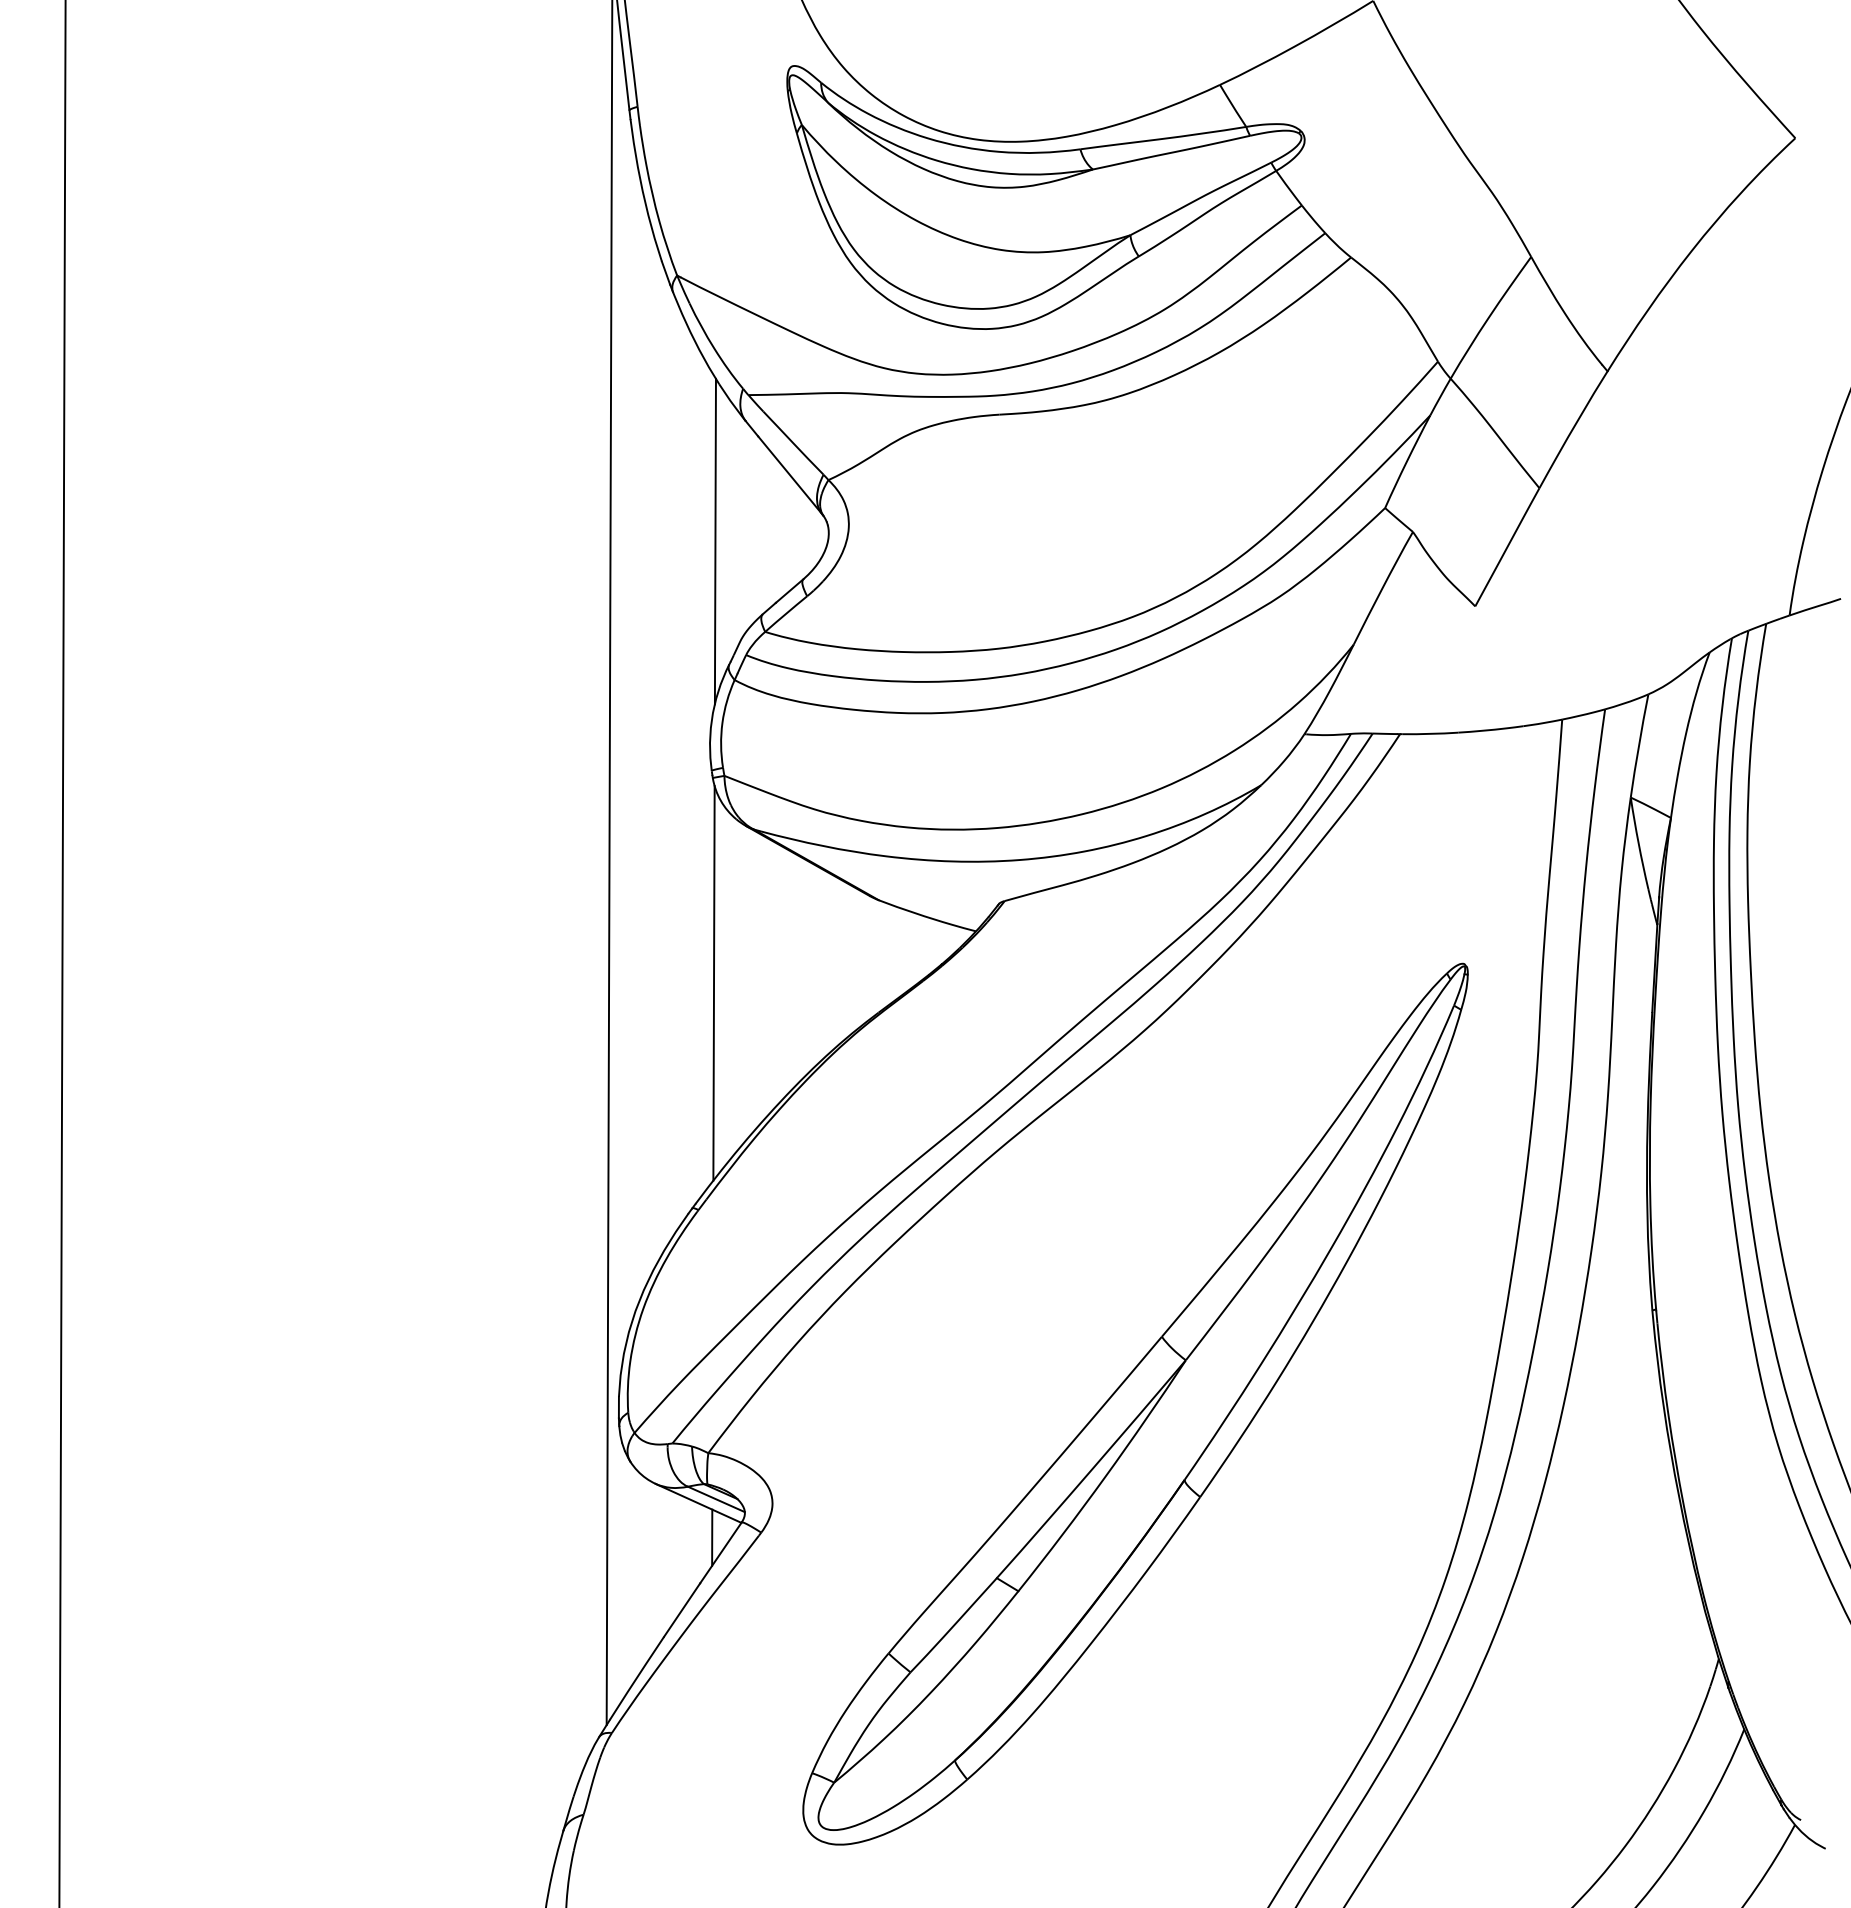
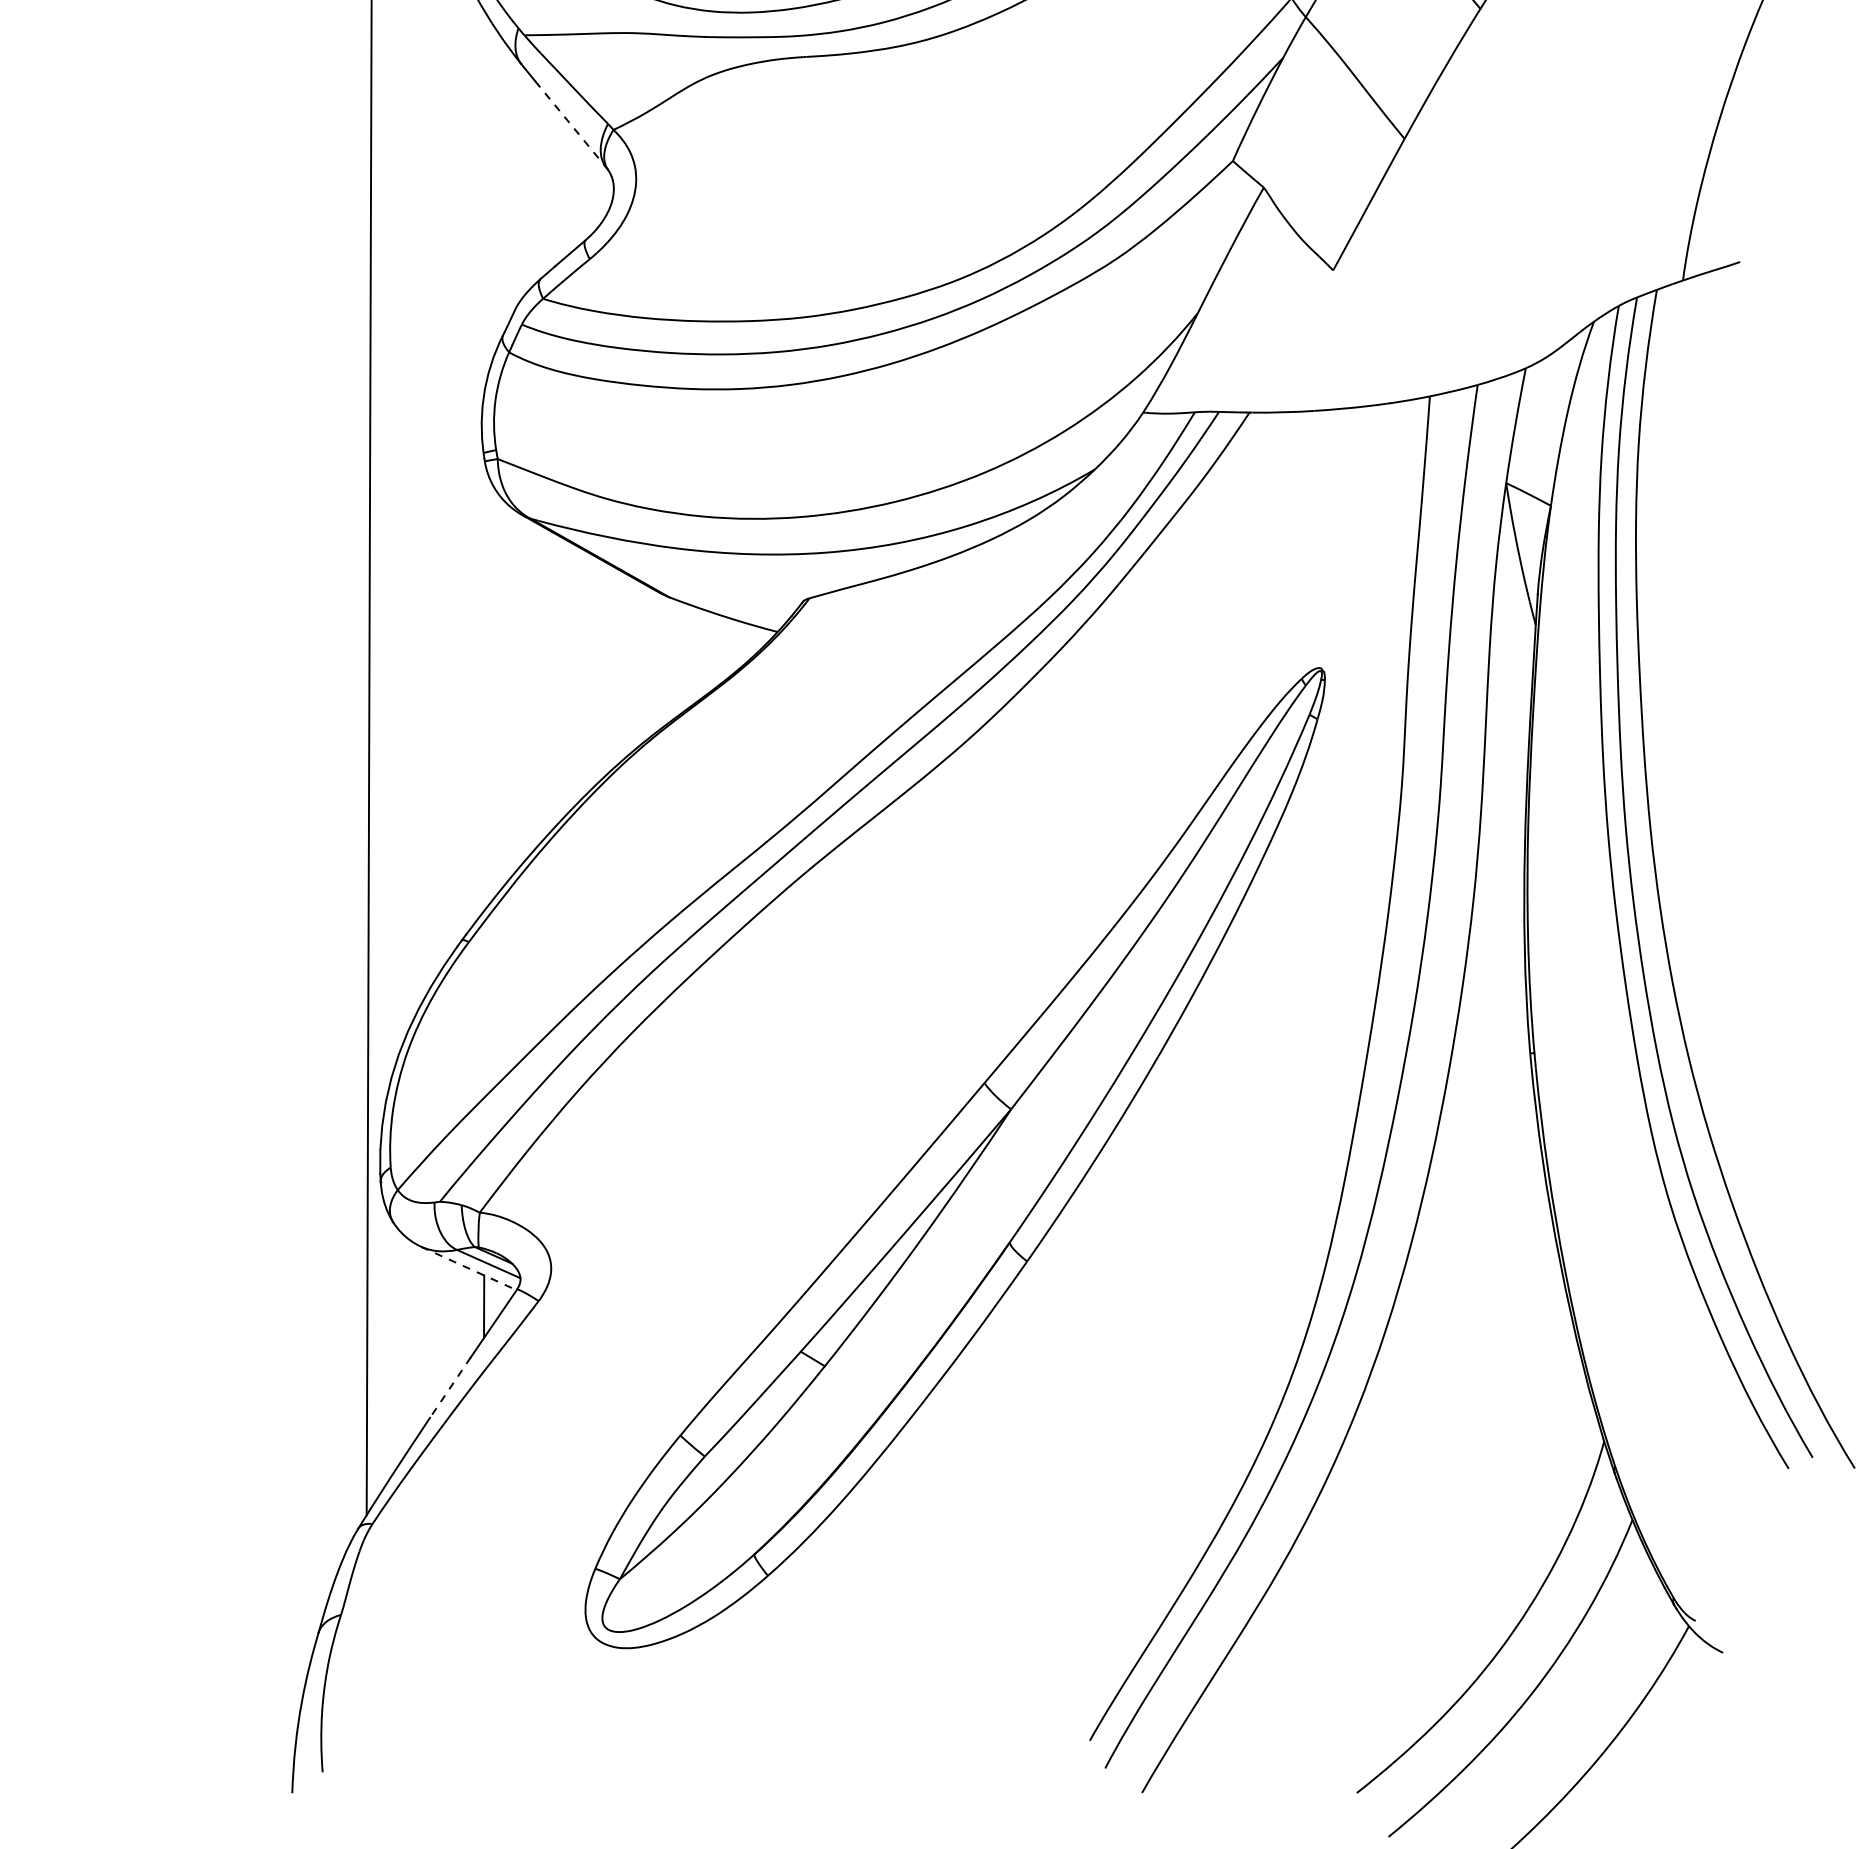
line: (790, 475) -> (571, 124), solid -> dashed
line: (714, 541) -> (486, 198), removed
line: (713, 983) -> (485, 690), removed
line: (699, 1503) -> (469, 1268), solid -> dashed
line: (681, 1610) -> (449, 1387), solid -> dashed

